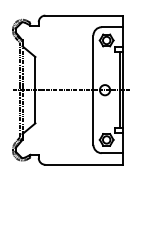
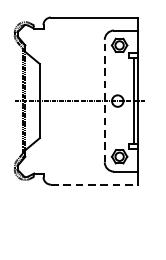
line: (93, 90) -> (104, 101), solid -> dashed
line: (84, 164) -> (94, 184), solid -> dashed

